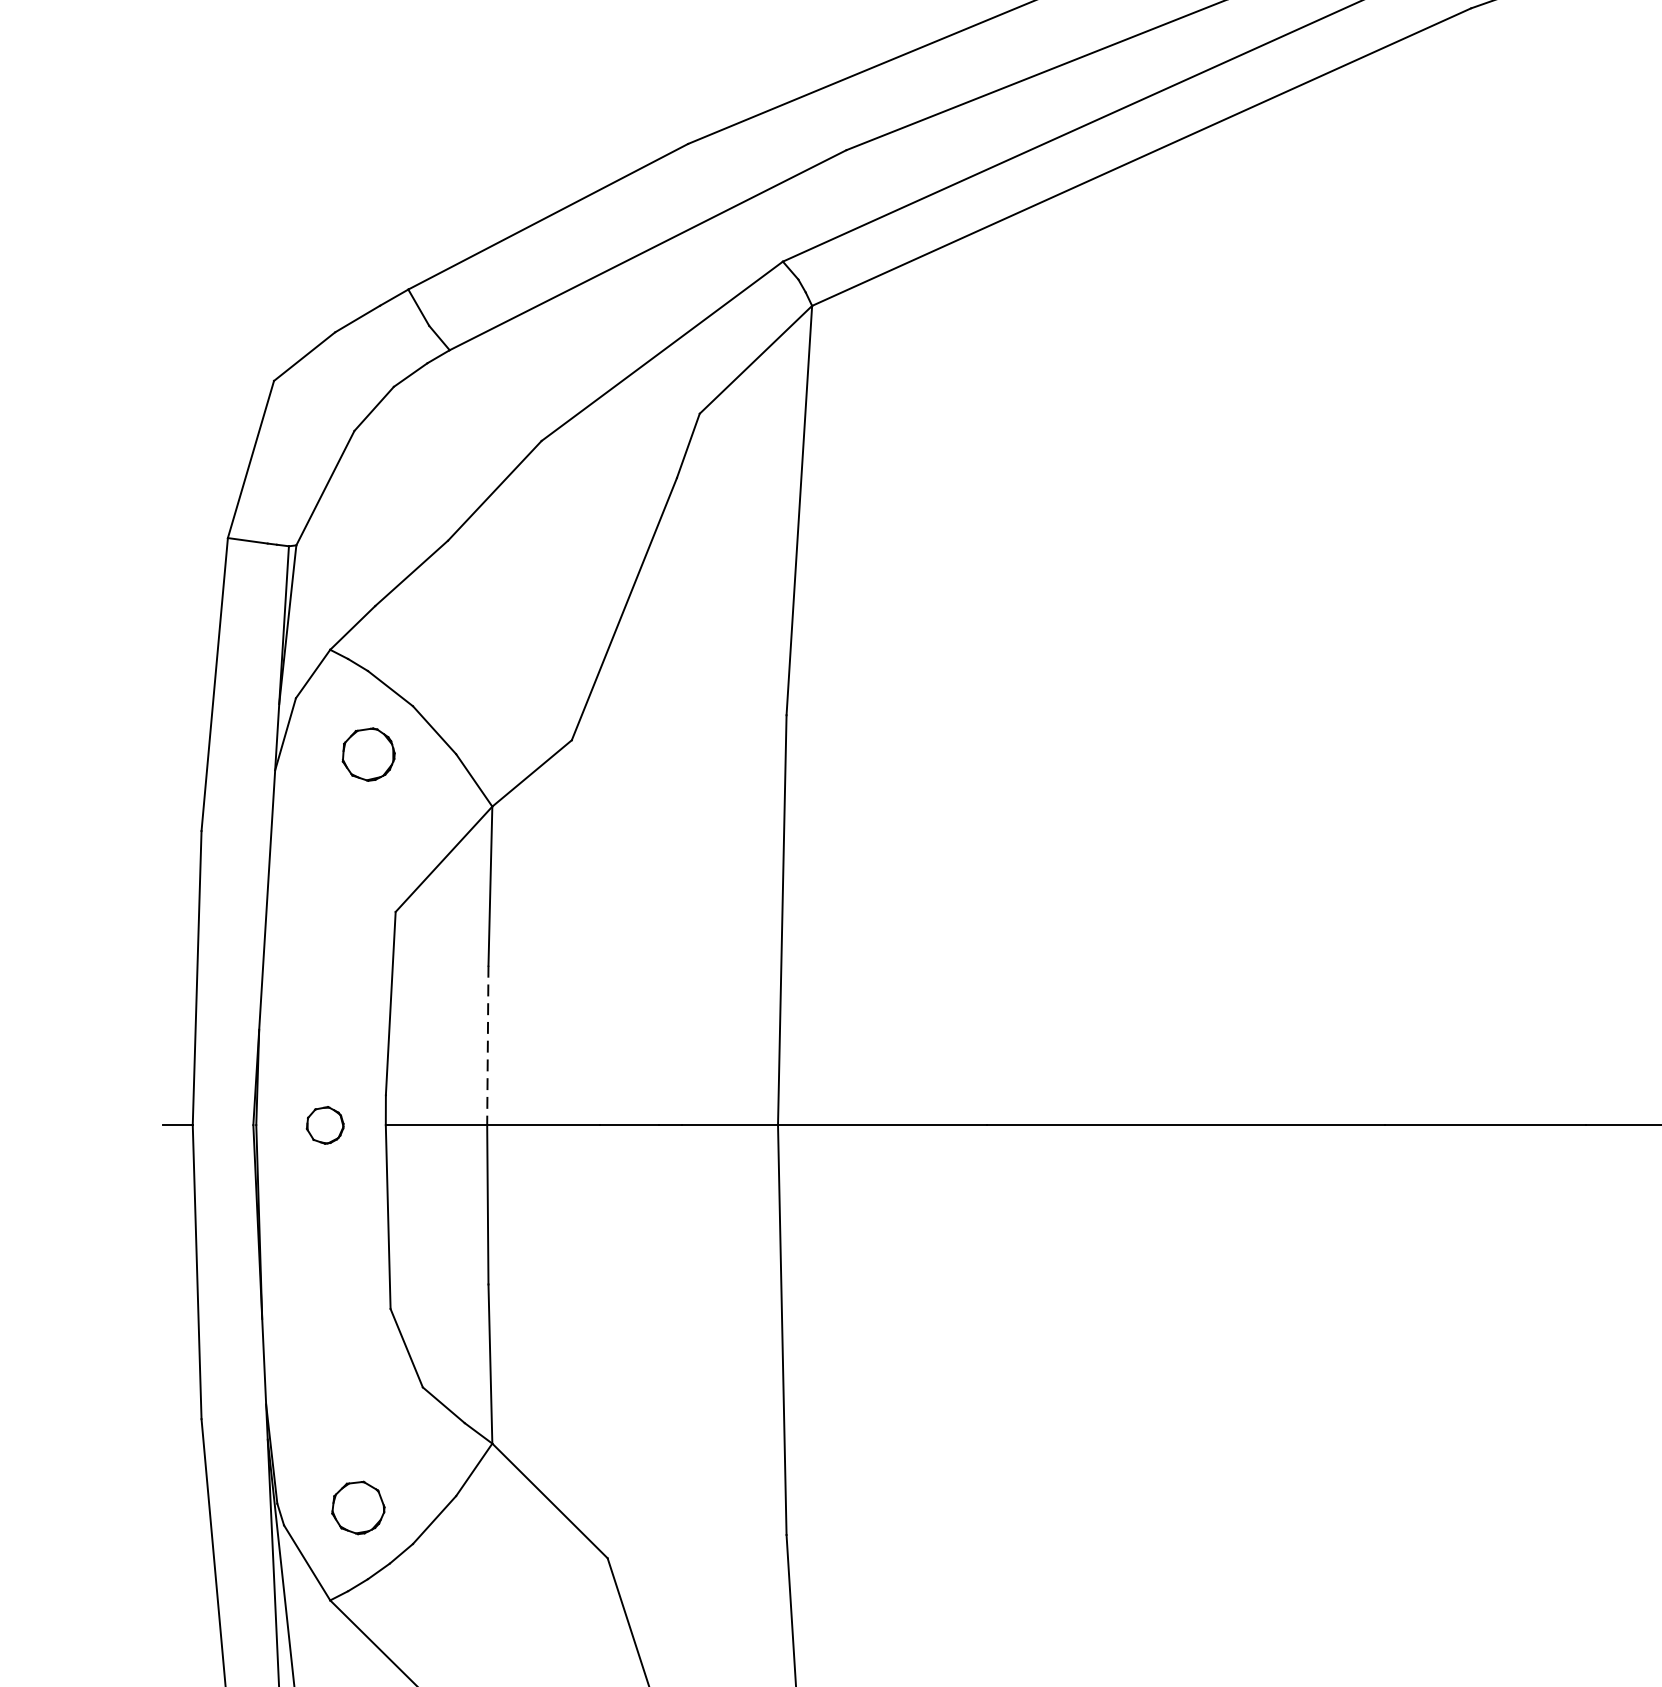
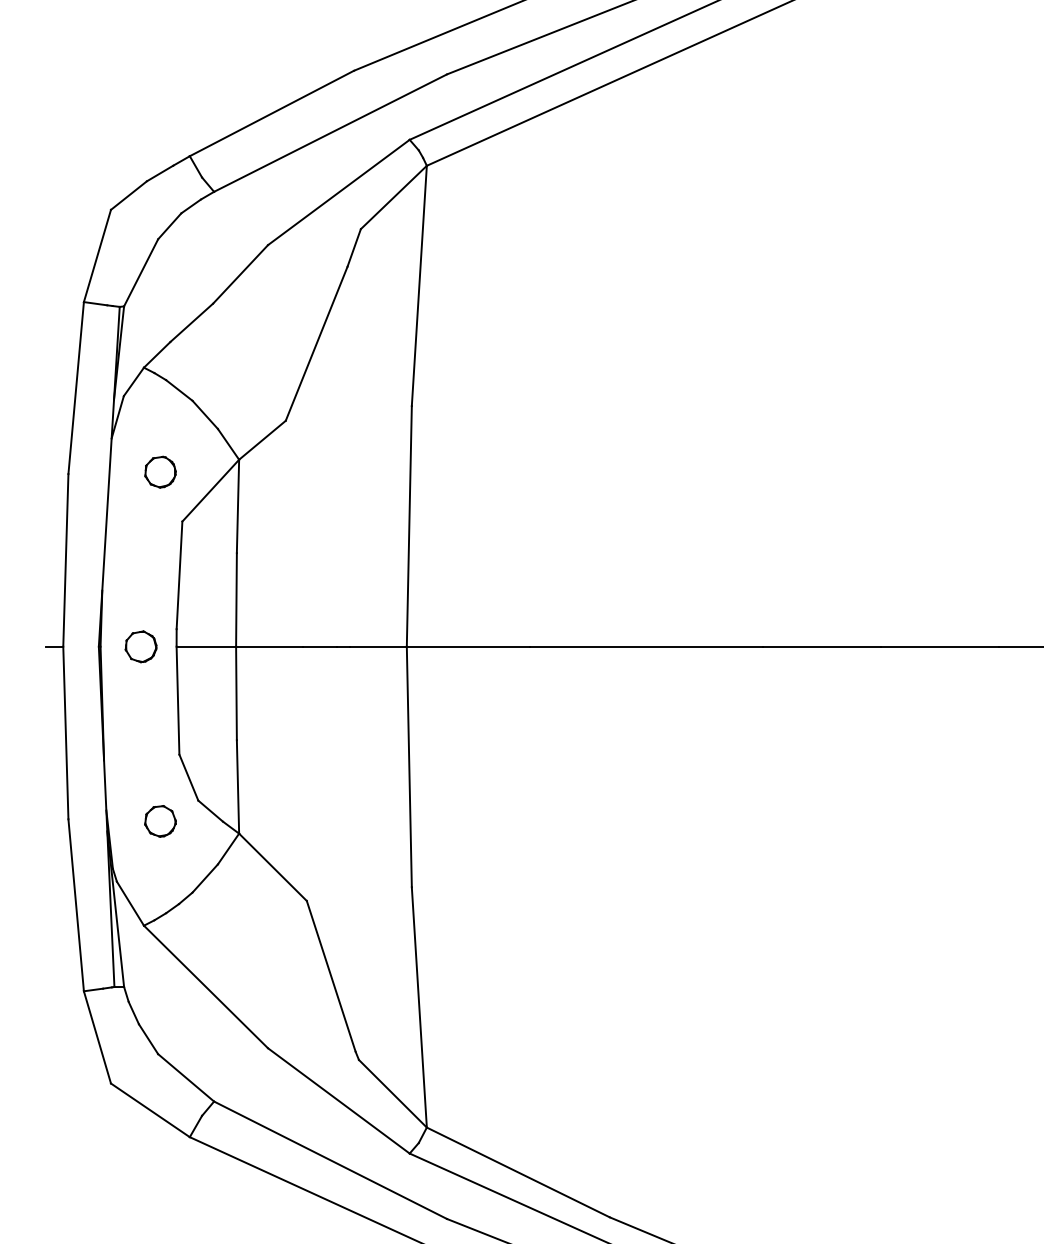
part: (368, 753) -> (160, 471), moved
line: (487, 1044) -> (236, 599), dashed -> solid
part: (324, 1124) -> (140, 646), size x1.43
part: (358, 1508) -> (160, 821), moved

